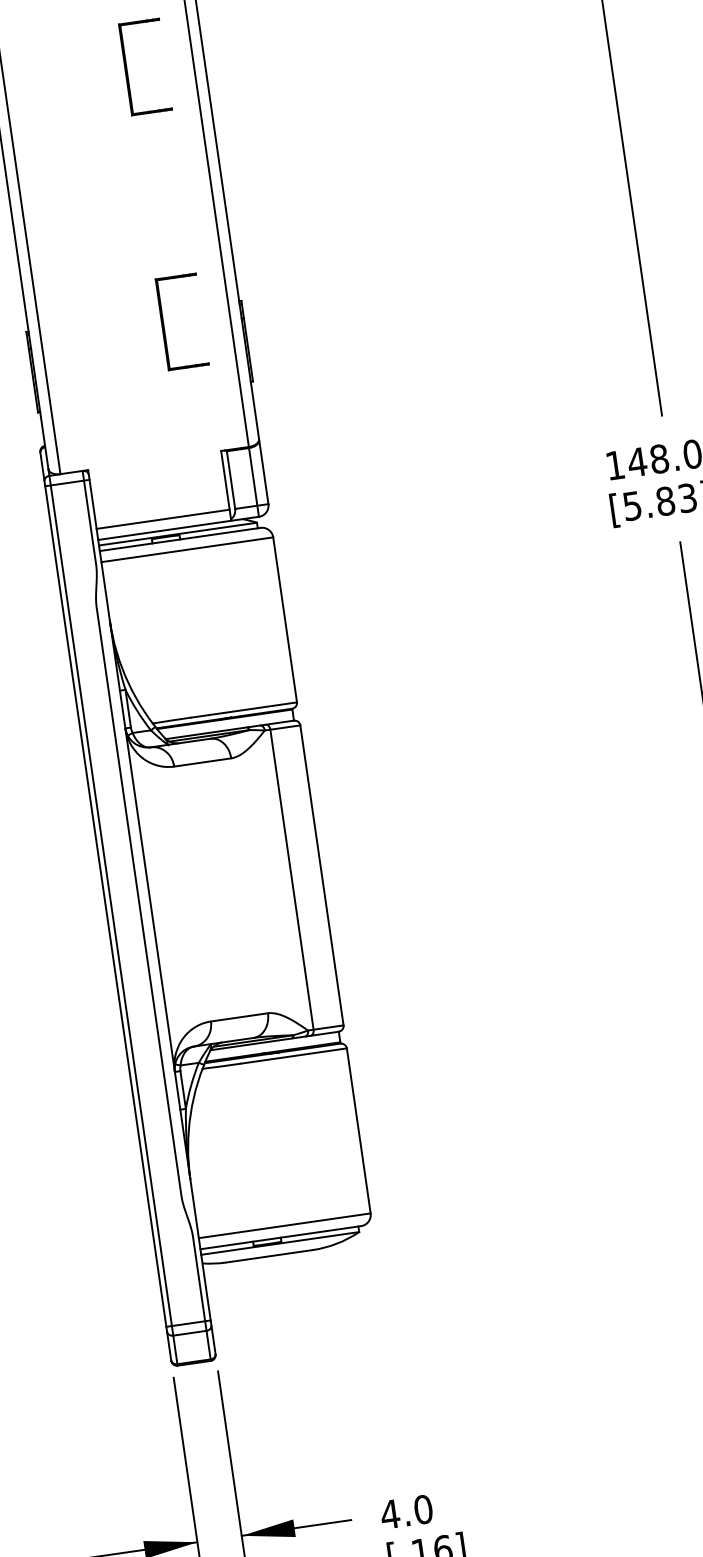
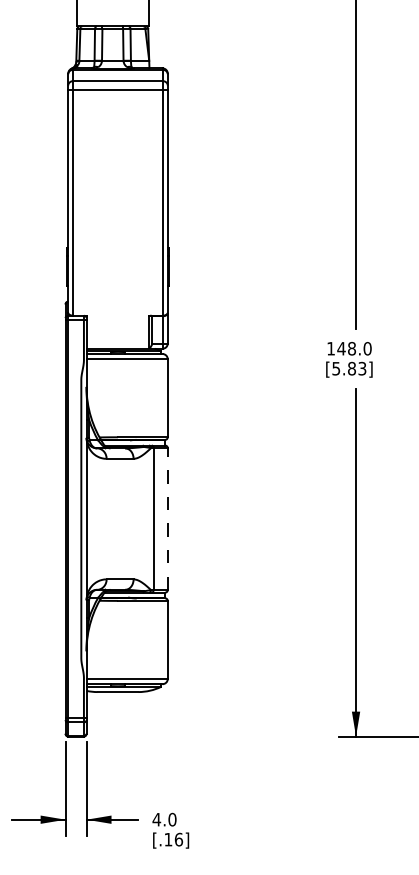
part: (127, 68) -> (131, 132), removed
part: (164, 324) -> (131, 253), removed
line: (162, 519) -> (117, 343), removed
line: (321, 876) -> (167, 519), solid -> dashed

